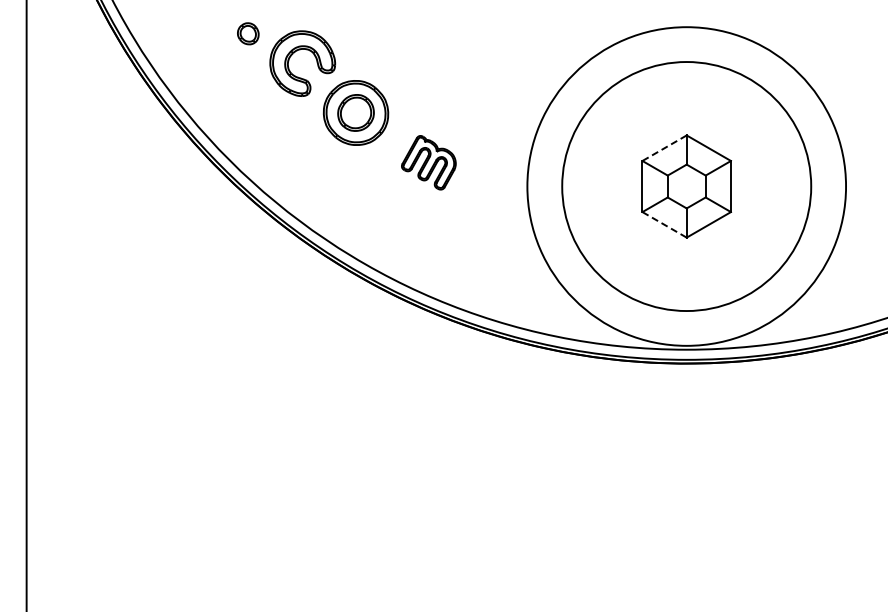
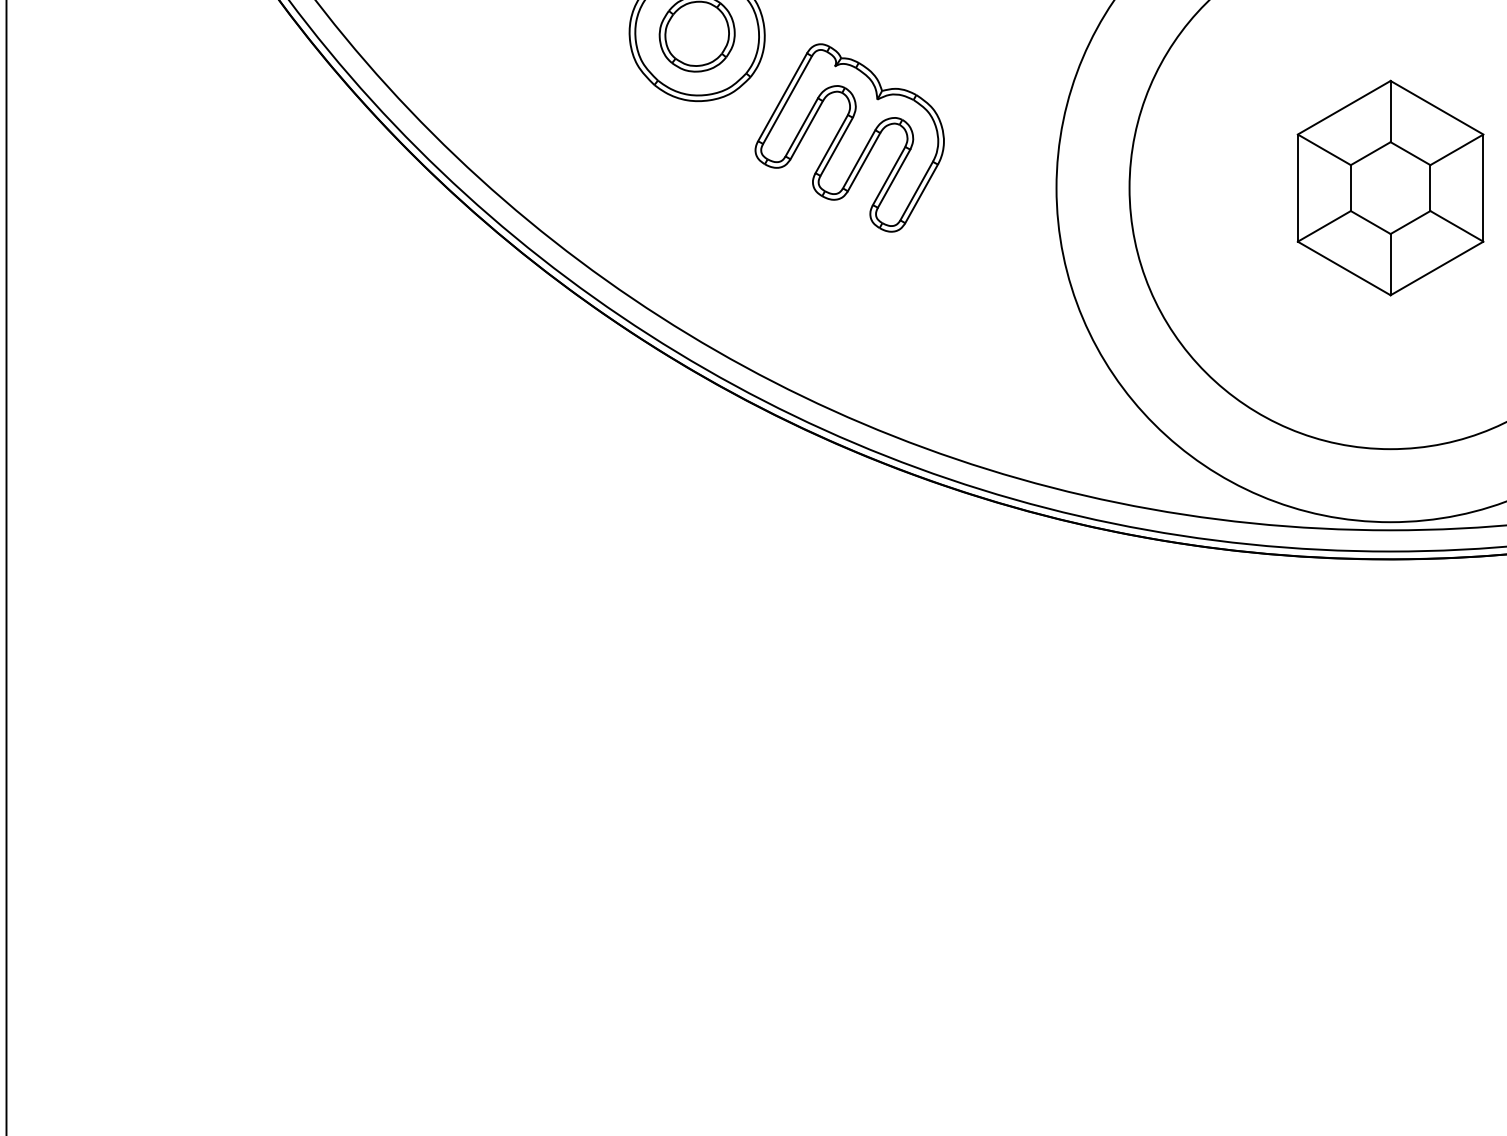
line: (664, 148) -> (1344, 108), dashed -> solid
part: (428, 162) -> (849, 137), size x1.67
line: (664, 224) -> (1344, 267), dashed -> solid

